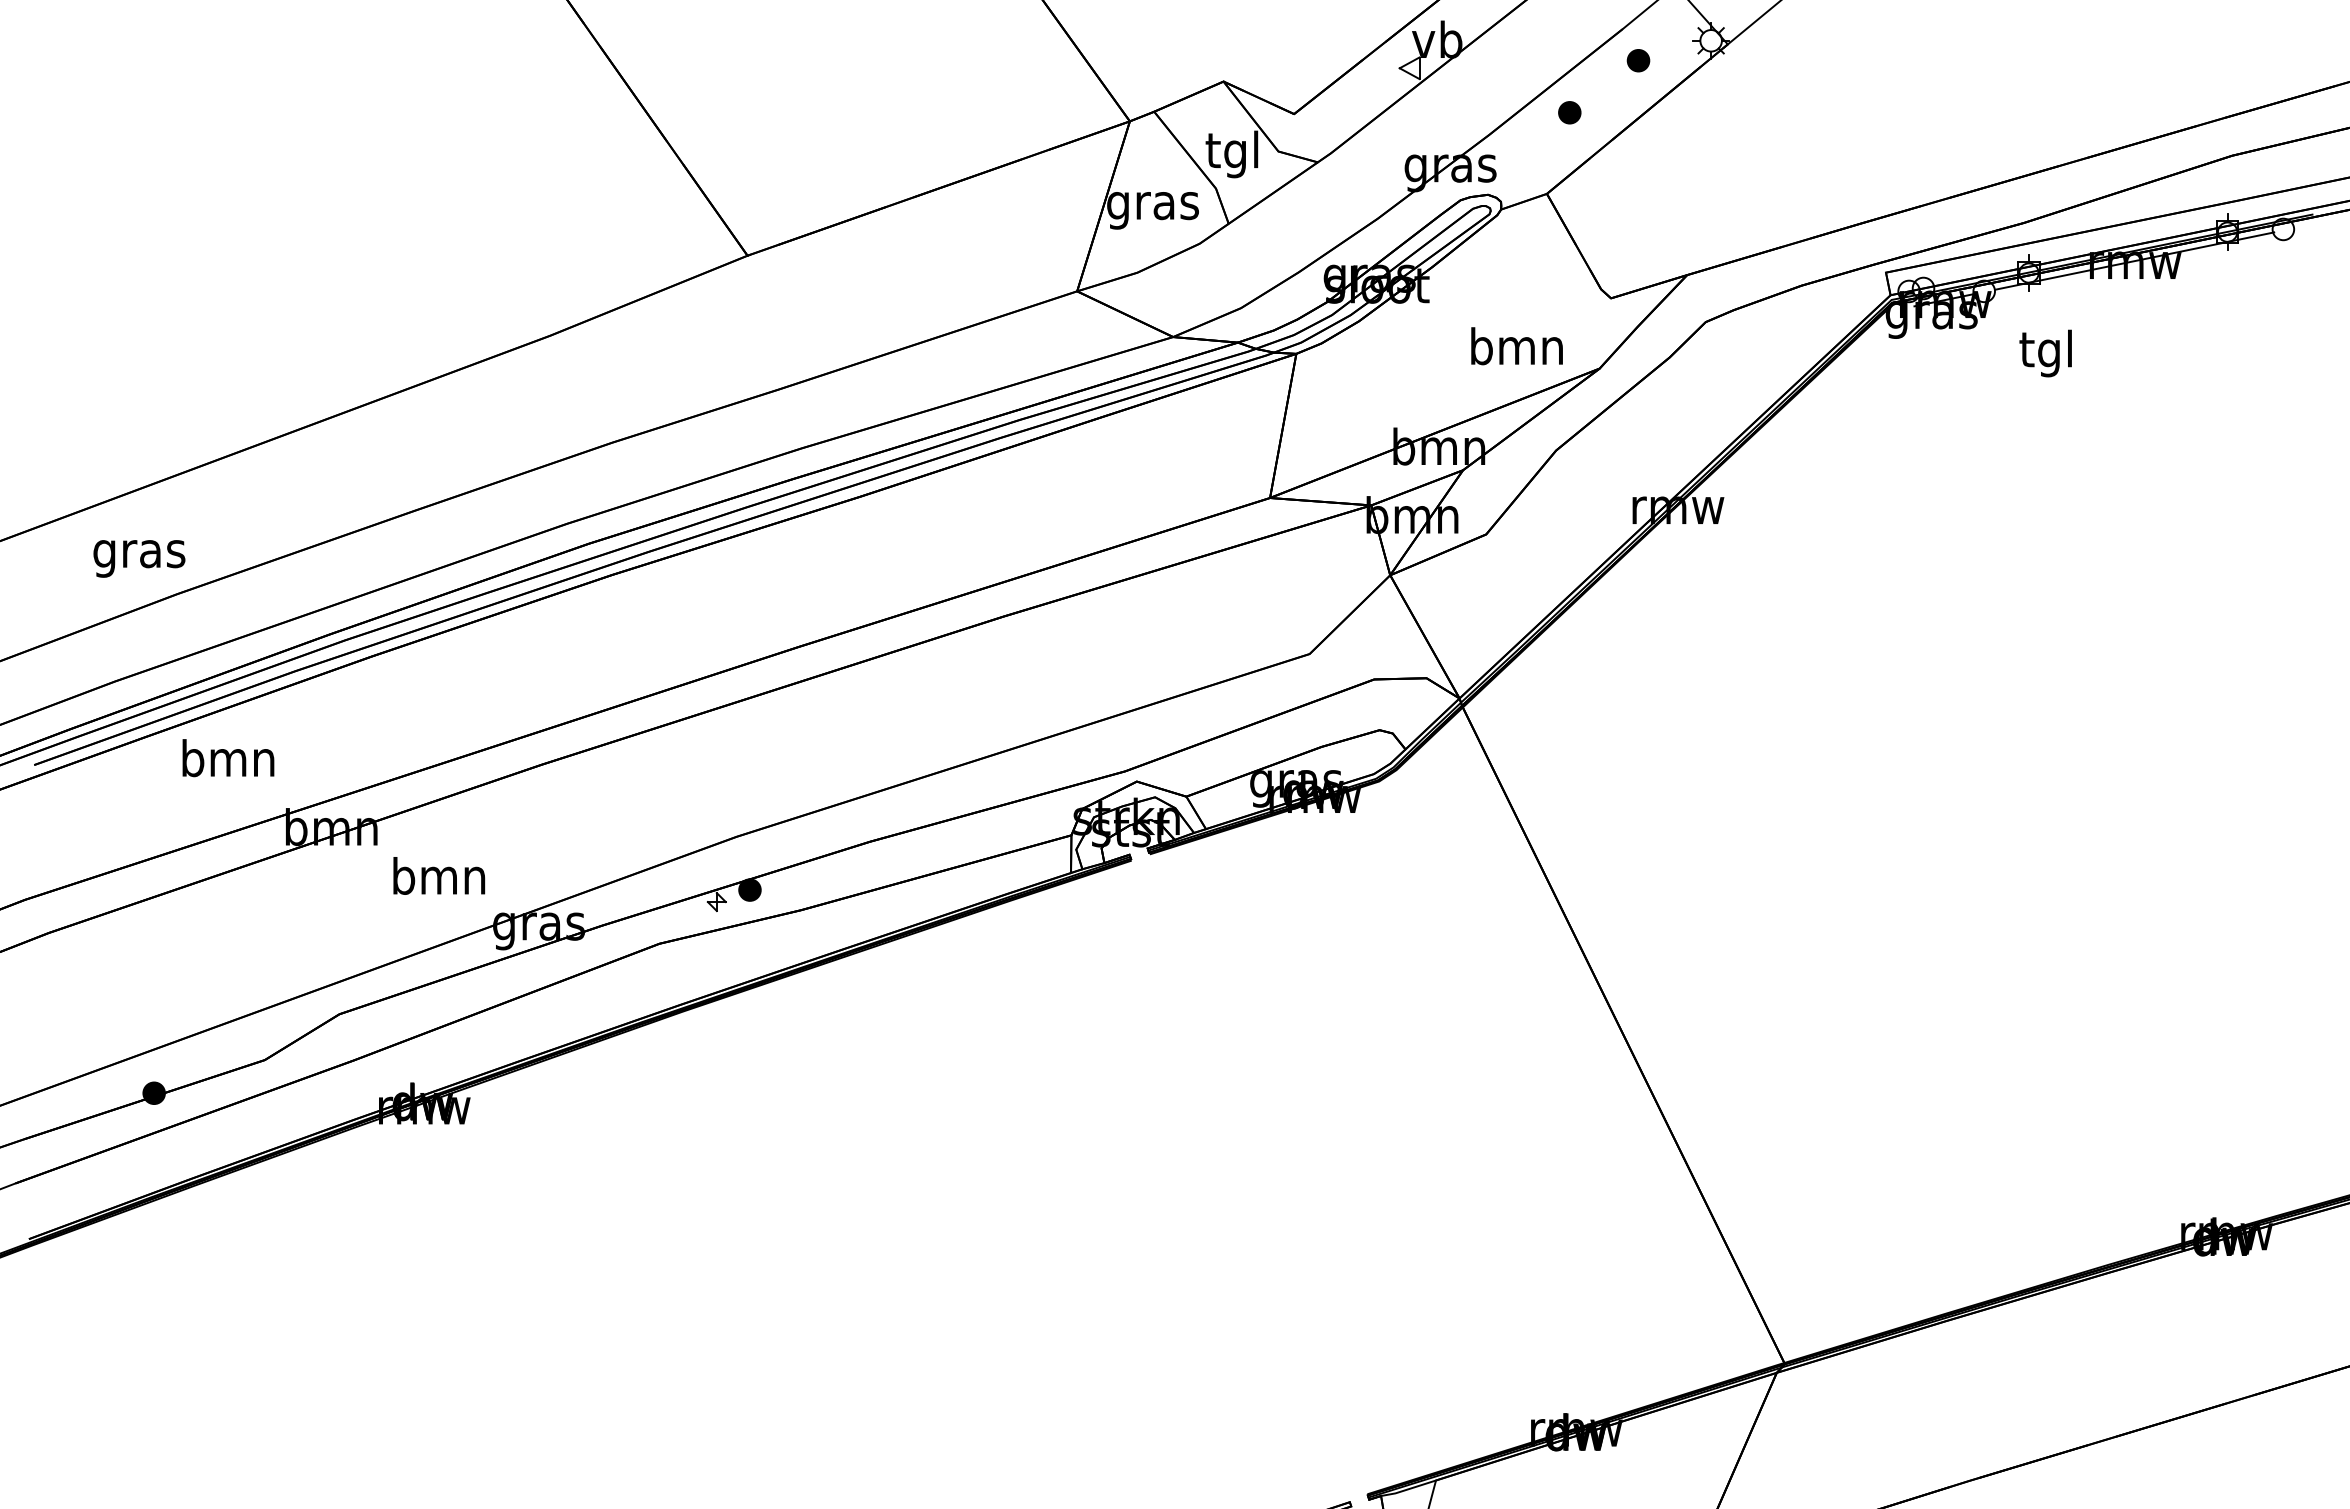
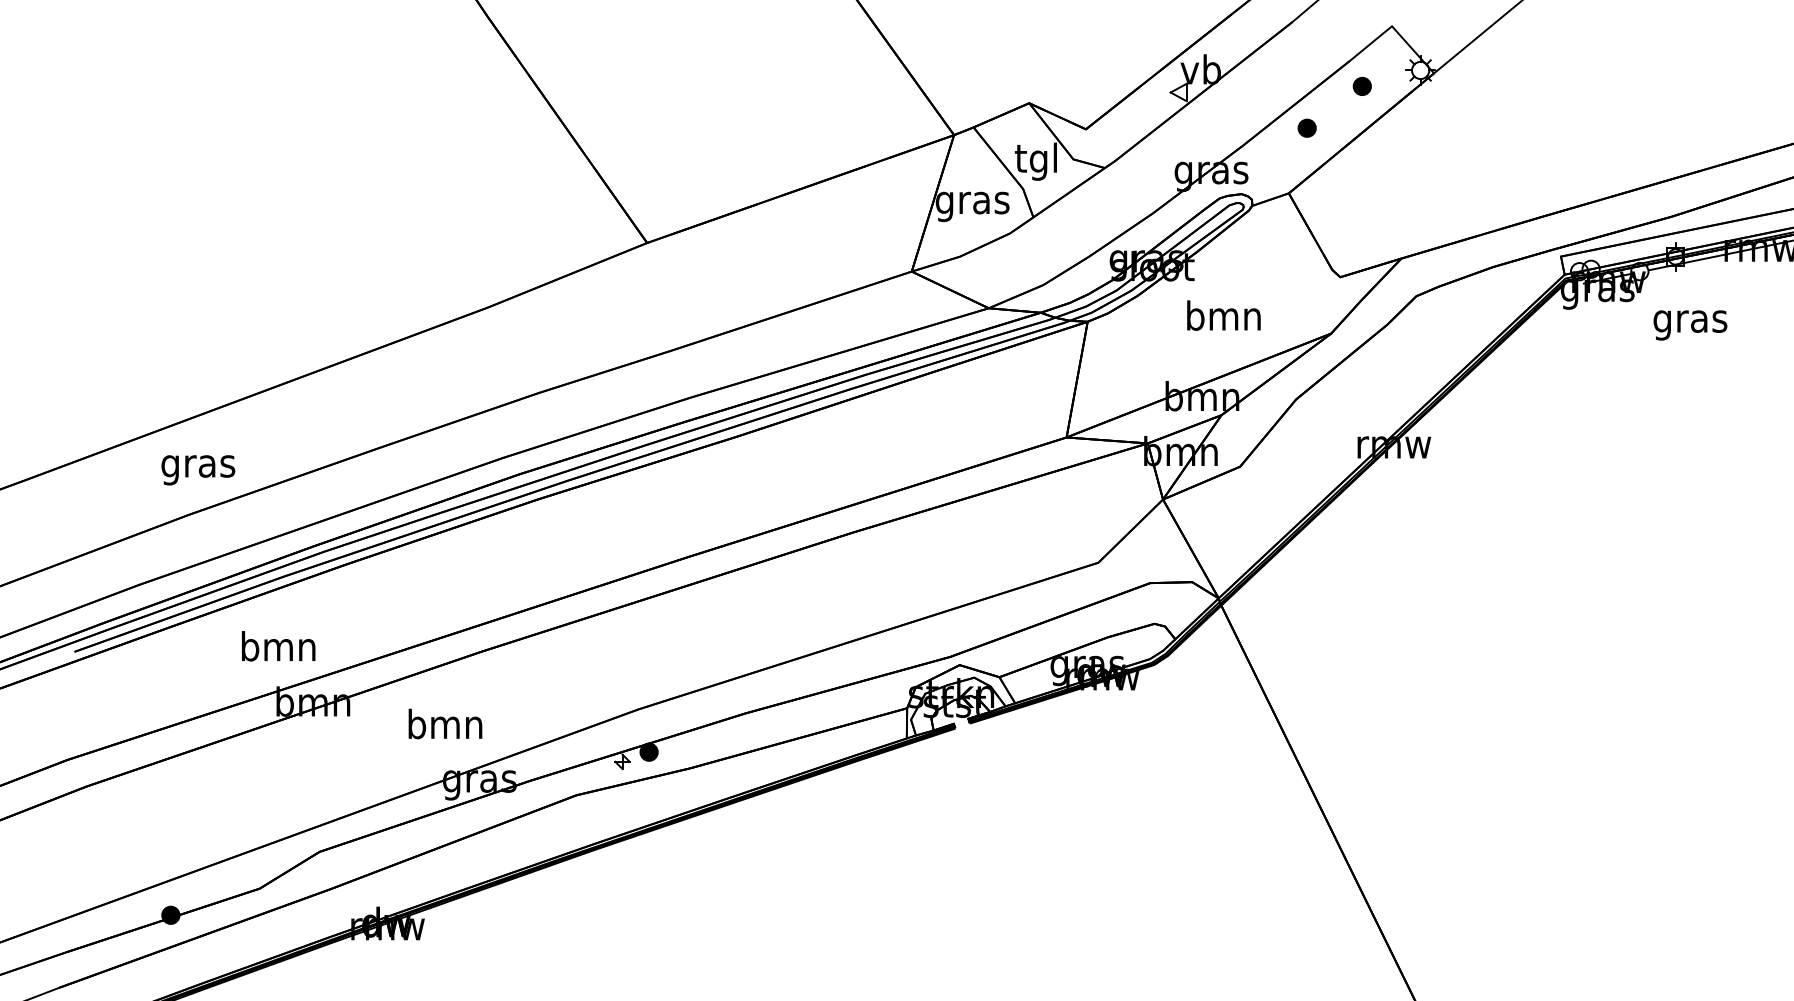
text: (1516, 346) -> (1223, 315), moved
text: (2047, 353) -> (1690, 321), tgl -> gras
text: (139, 558) -> (198, 469), moved
text: (228, 758) -> (278, 646), moved
text: (439, 875) -> (445, 723), moved

